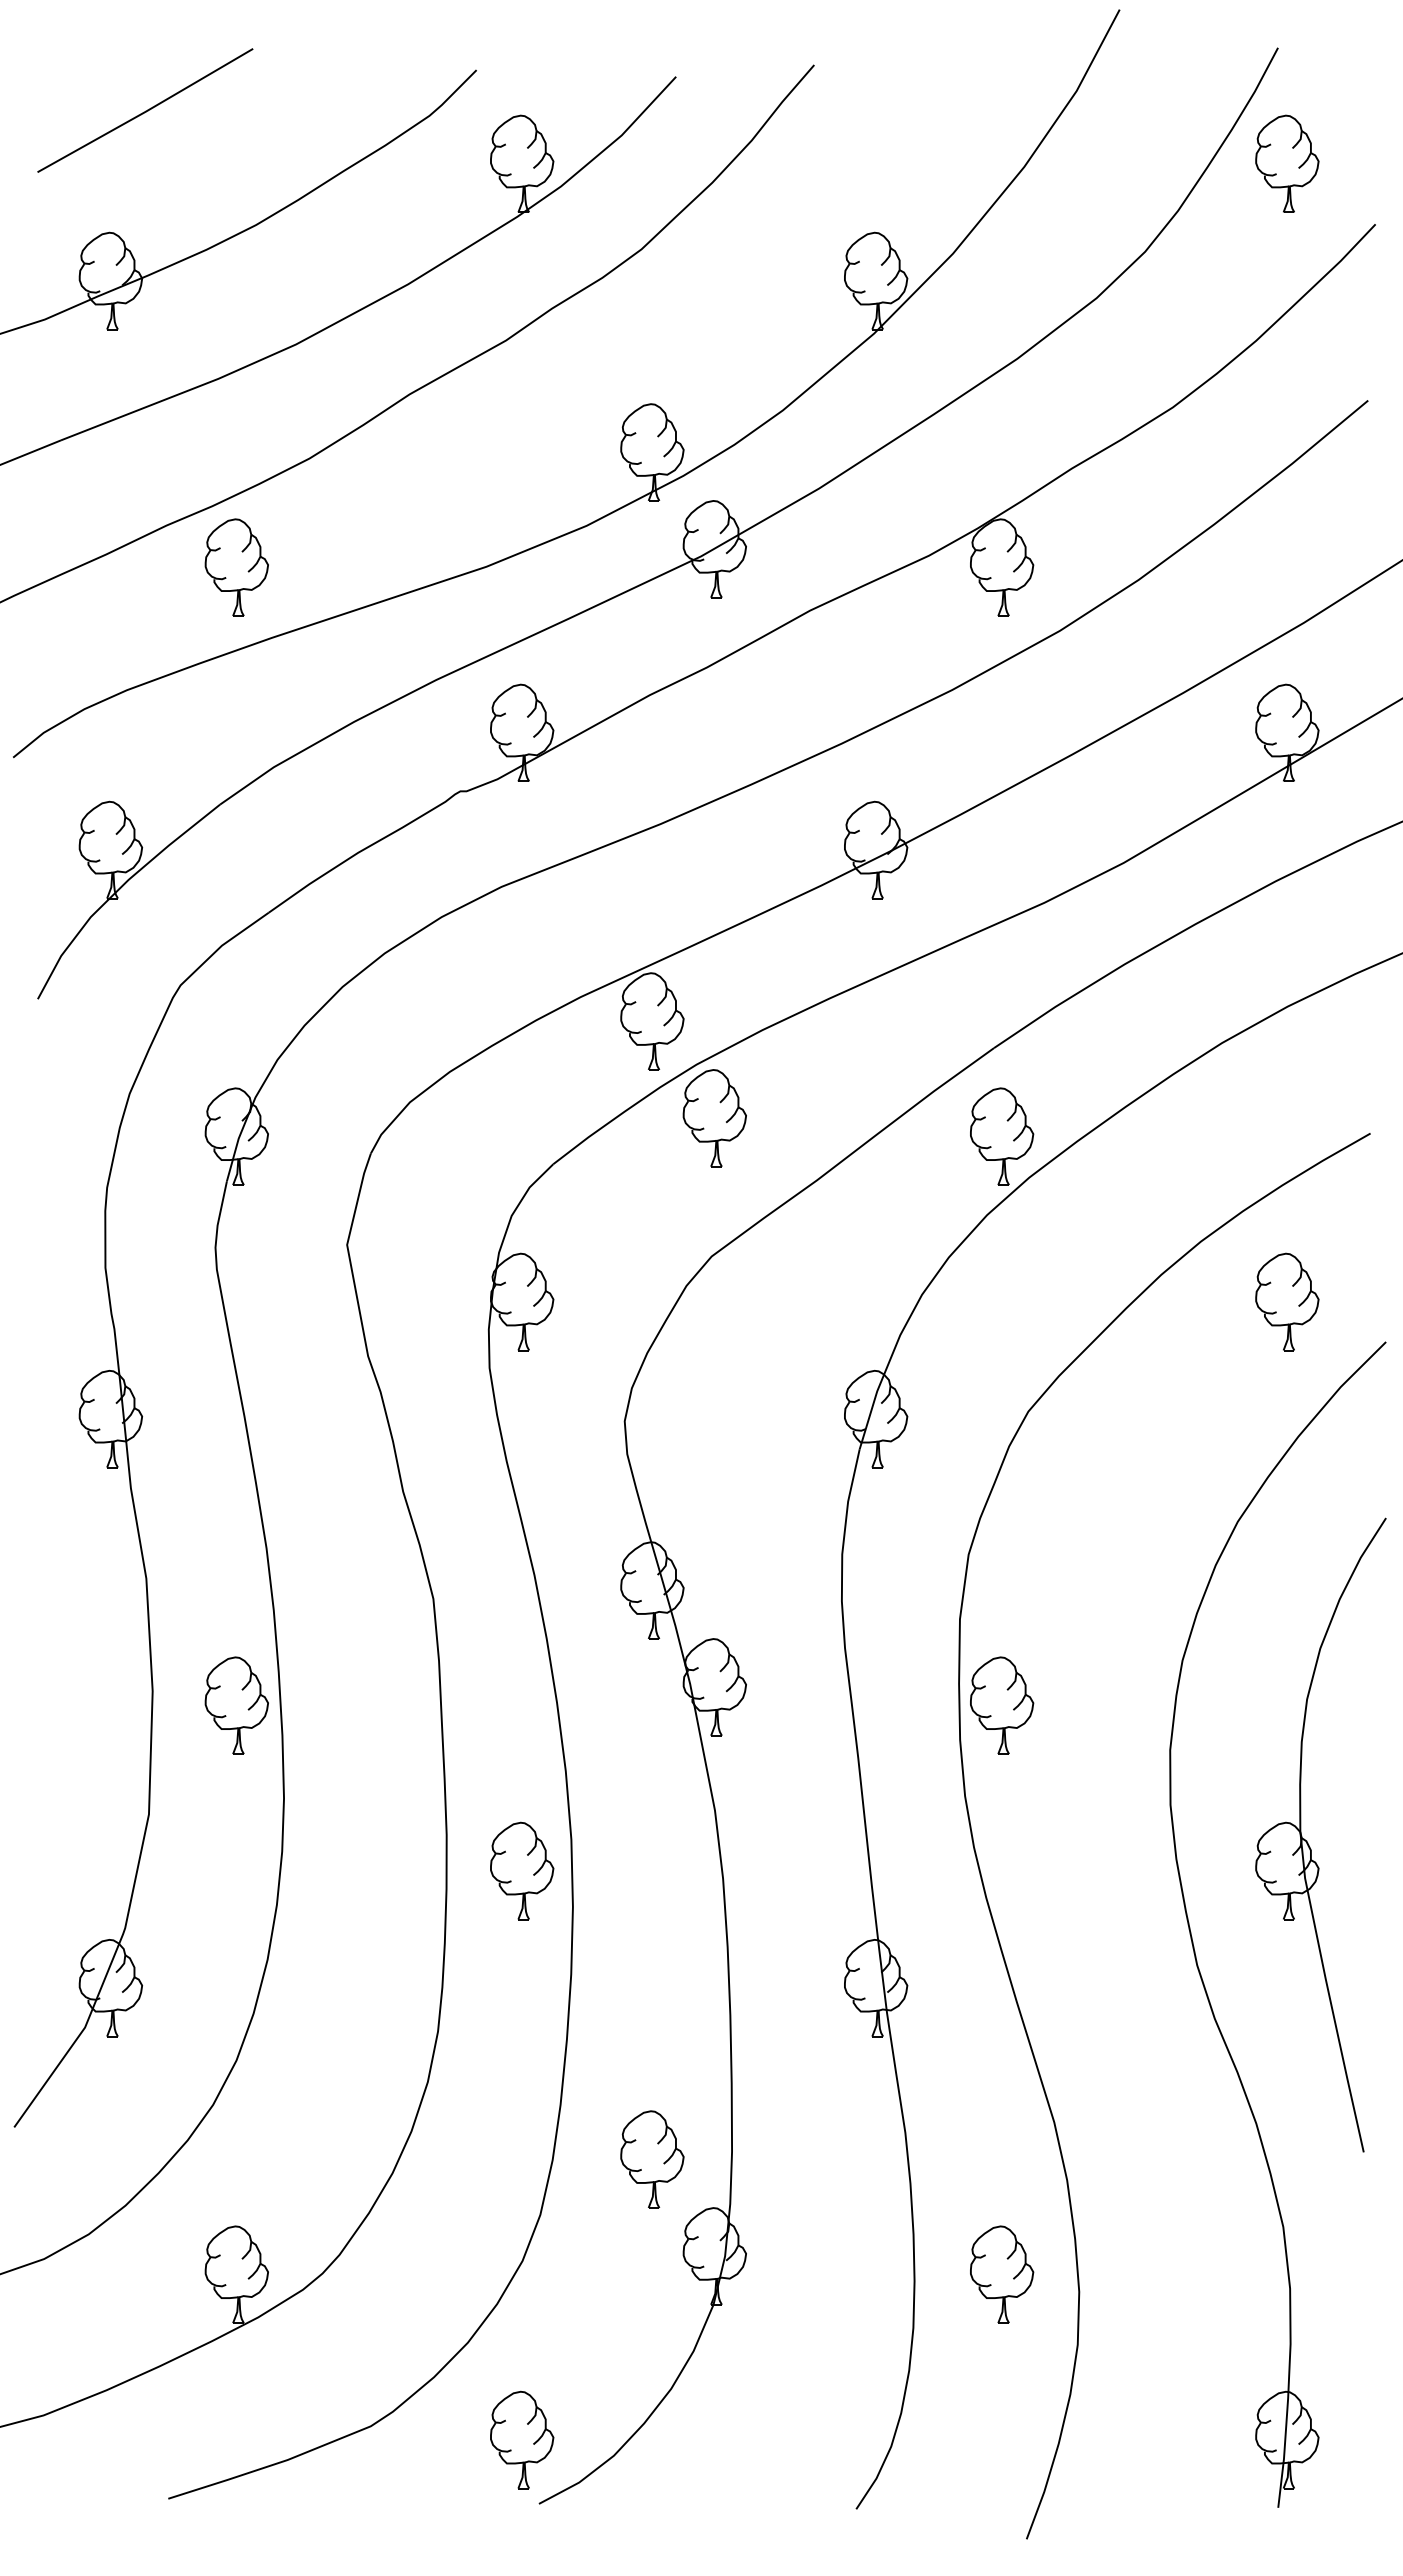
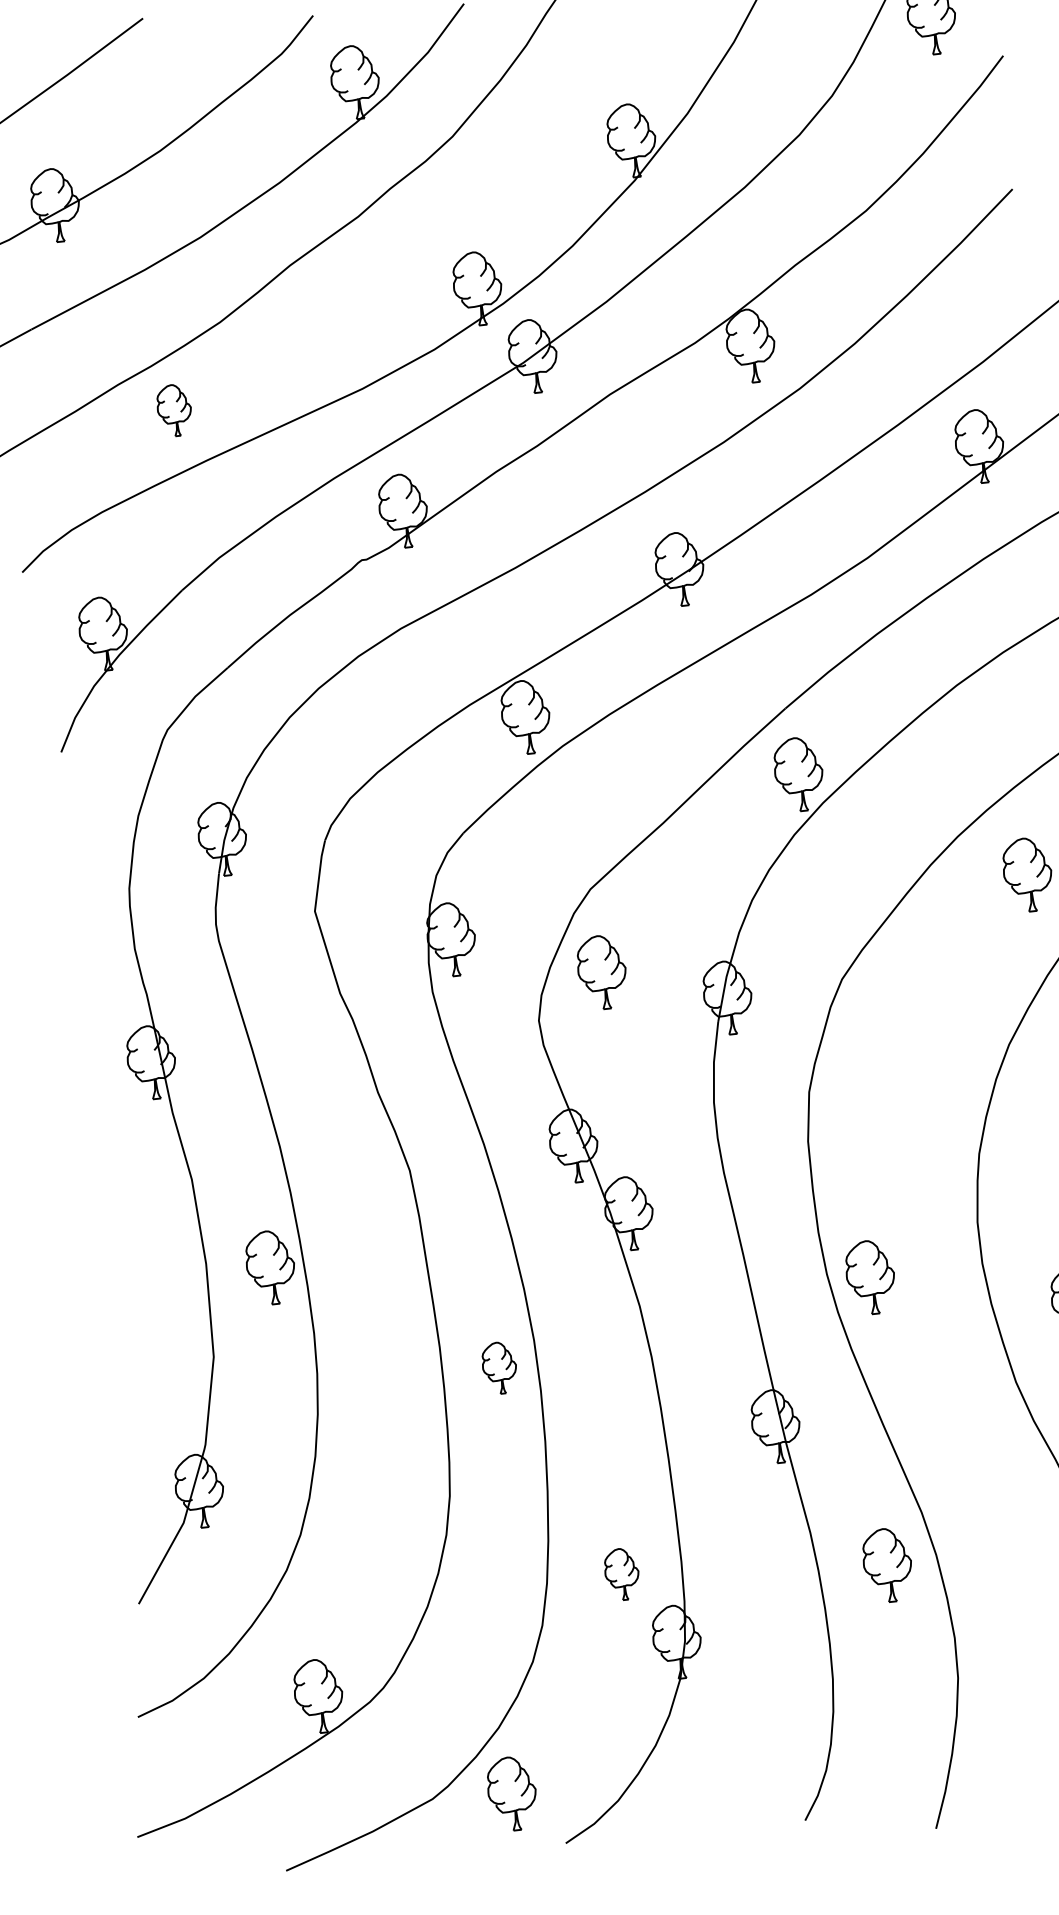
part: (236, 567) -> (174, 410), size x0.7
part: (714, 1118) -> (601, 972), moved
part: (1002, 1705) -> (871, 1277), moved
part: (522, 1870) -> (499, 1367), size x0.7
part: (652, 2159) -> (622, 1574), size x0.7
part: (1002, 2274) -> (888, 1565), moved
part: (522, 2439) -> (512, 1793), moved

